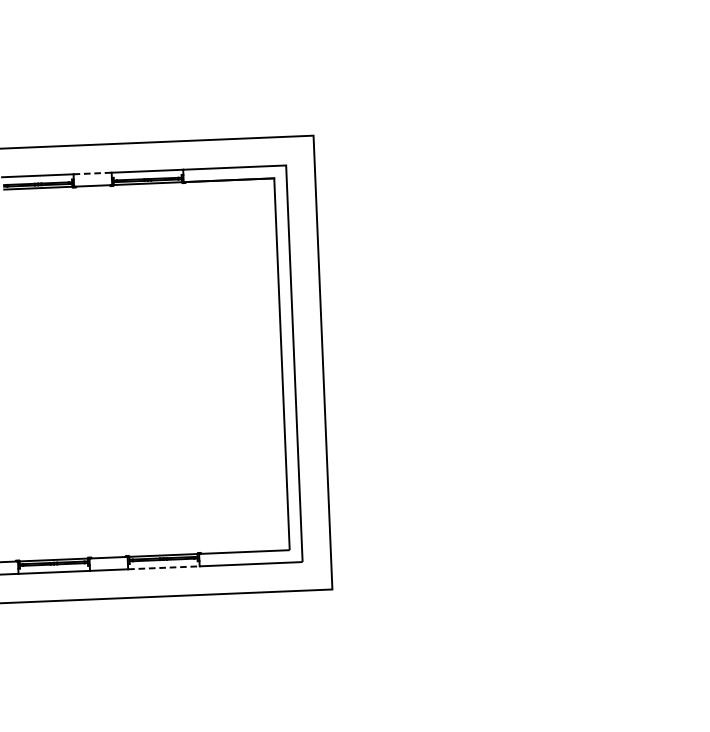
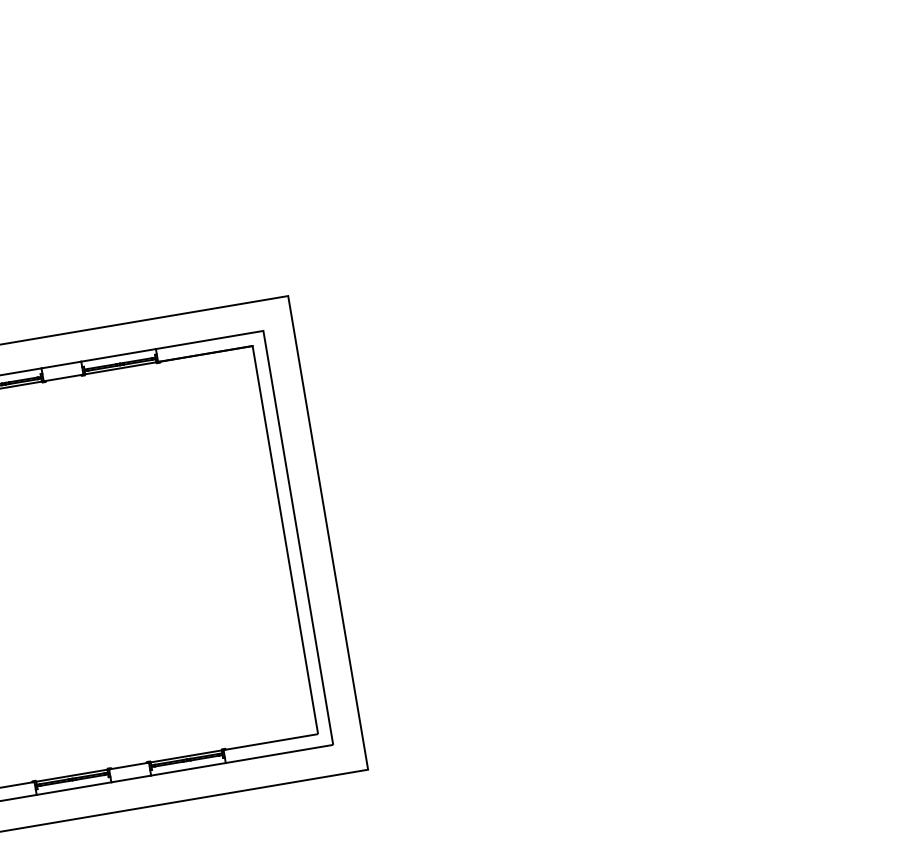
line: (92, 173) -> (61, 364), dashed -> solid
line: (163, 567) -> (188, 769), dashed -> solid

